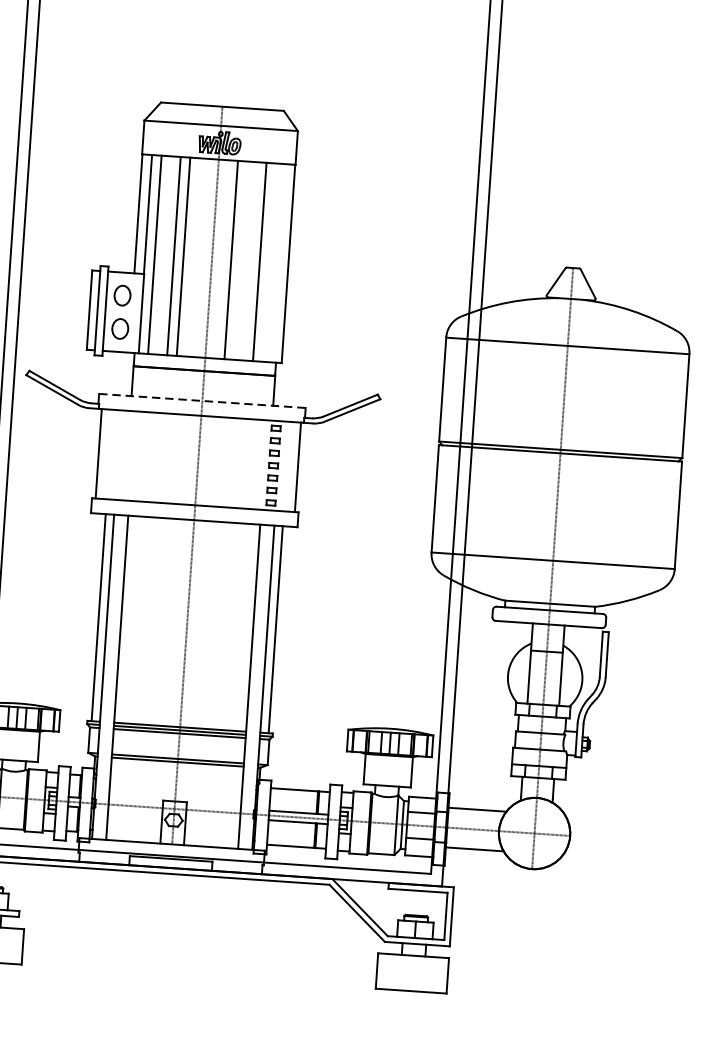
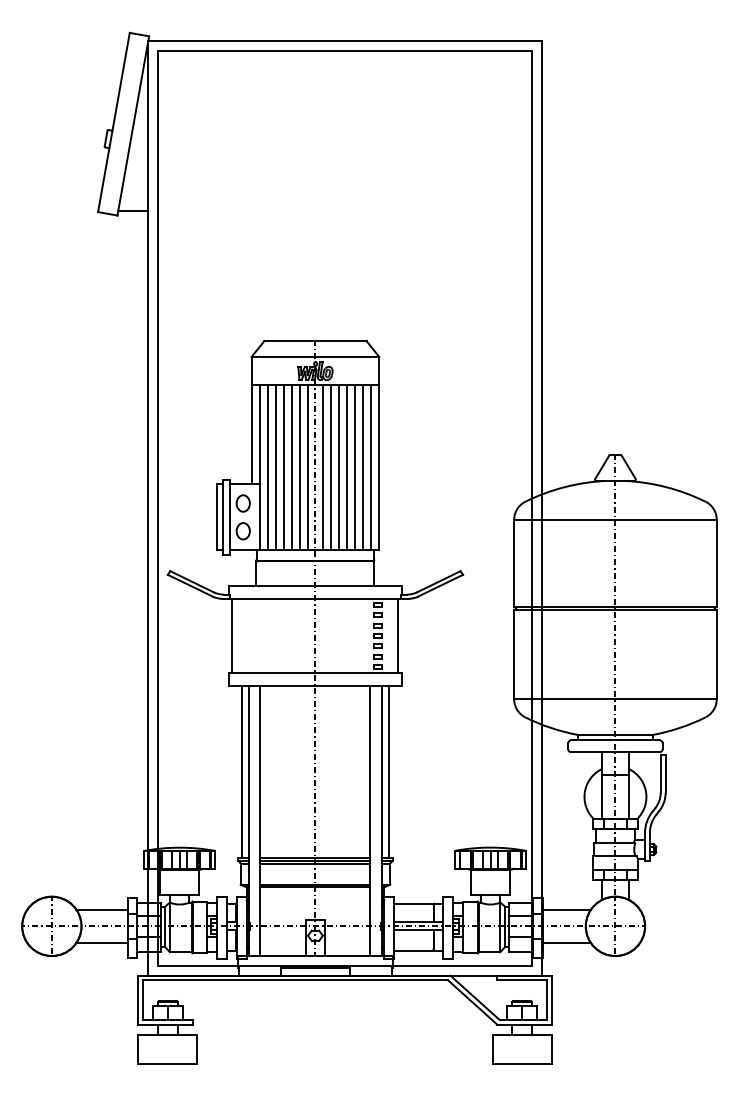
line: (164, 255) -> (275, 467), added
line: (192, 257) -> (299, 467), added
line: (202, 257) -> (307, 467), added
line: (221, 258) -> (323, 467), added
line: (240, 260) -> (339, 467), added
line: (250, 260) -> (347, 467), added
line: (269, 262) -> (363, 467), added
line: (279, 262) -> (371, 467), added
line: (202, 401) -> (315, 586), dashed -> solid

